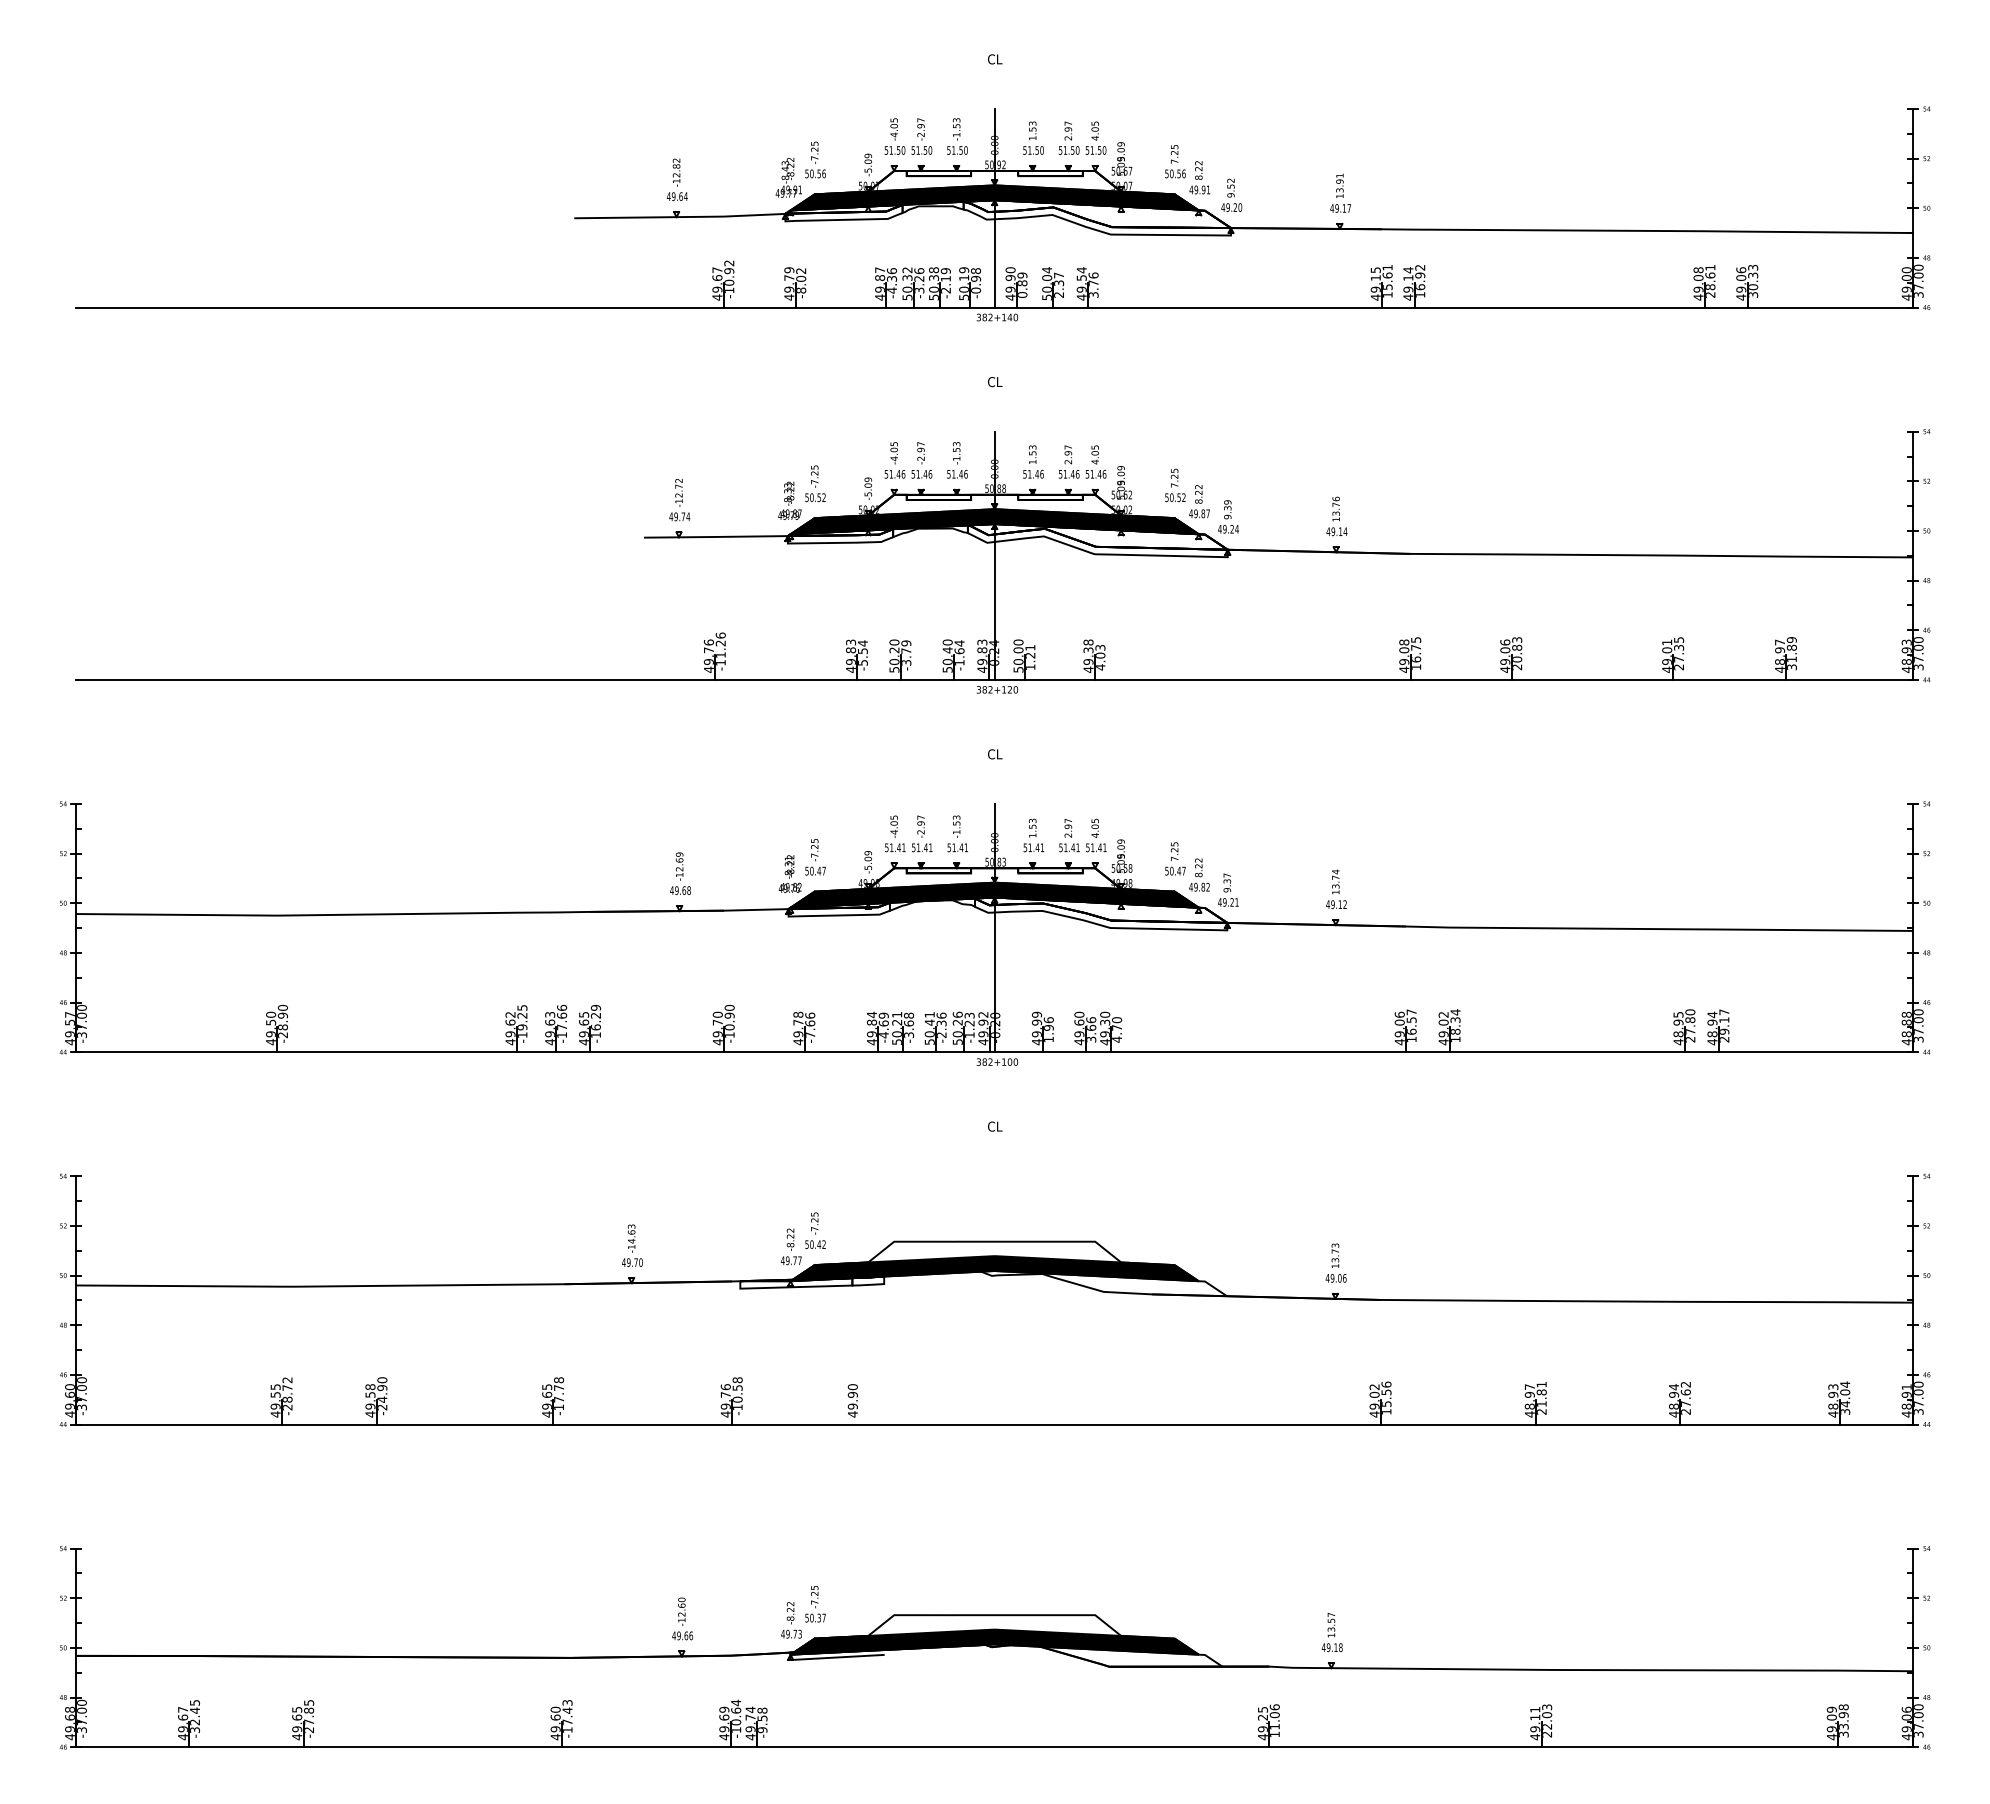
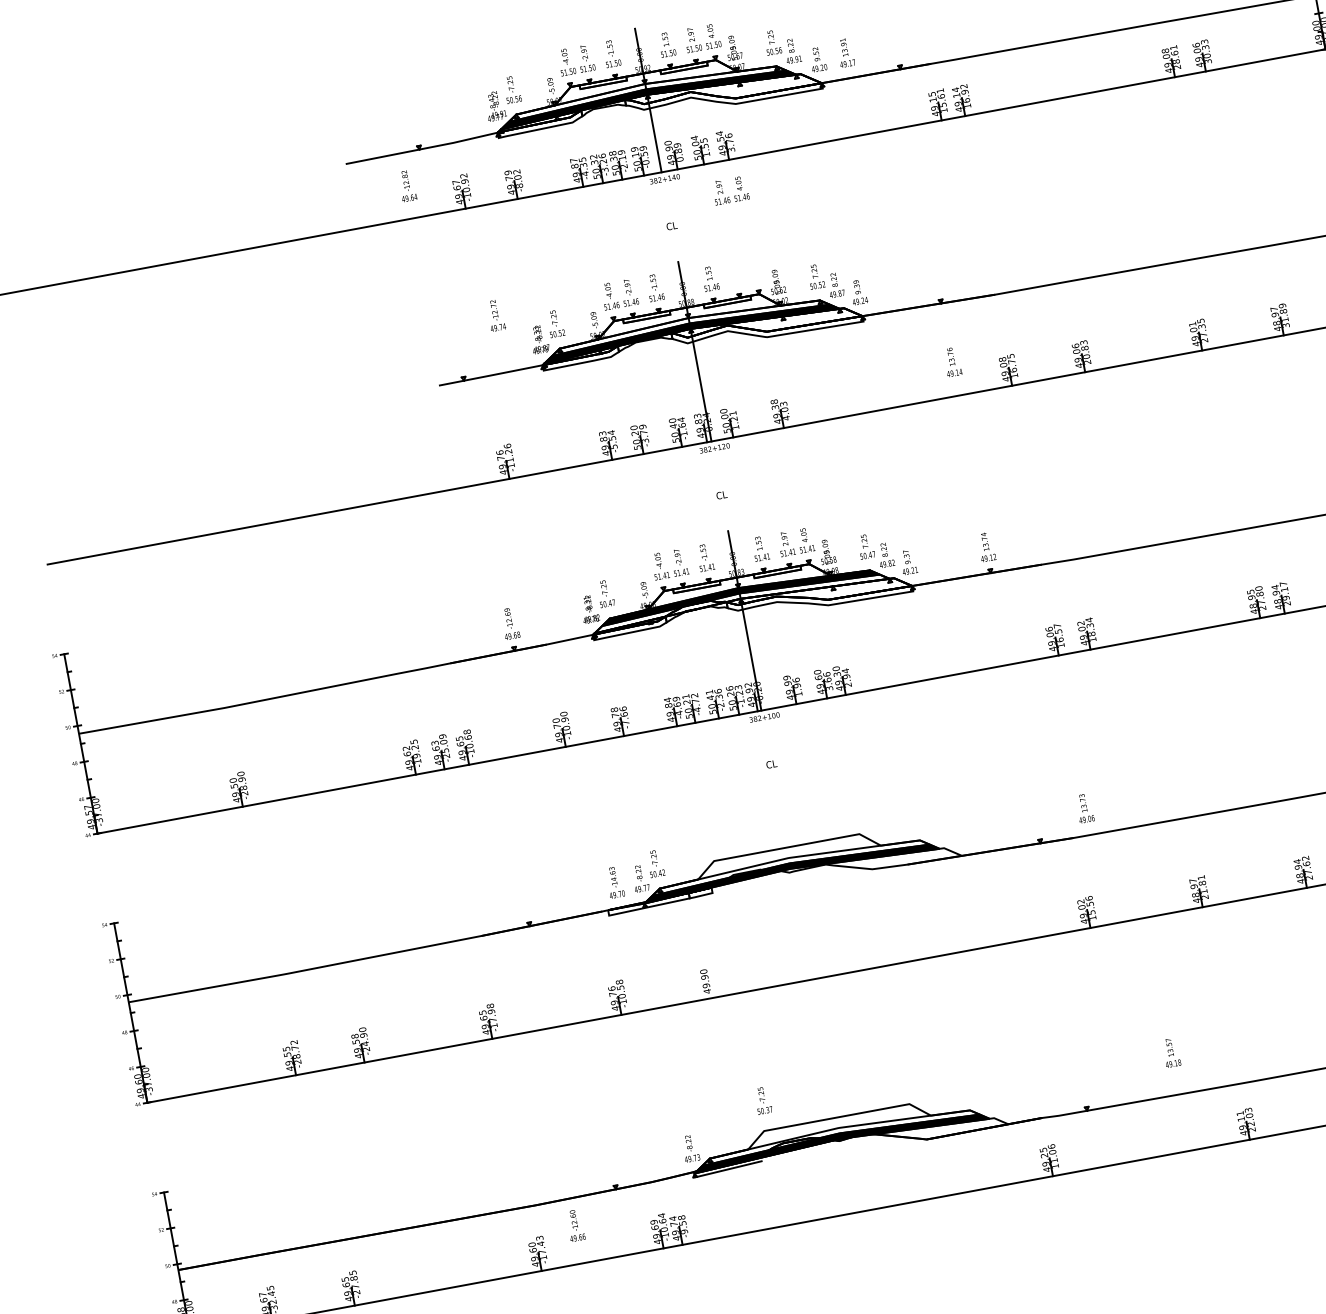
text: (676, 179) -> (406, 185), moved
text: (1340, 192) -> (845, 52), moved
fill: (994, 193) -> (646, 89), removed
text: (891, 271) -> (582, 160), -4.36 -> -4.35
text: (975, 274) -> (643, 150), -0.98 -> -0.59
text: (1059, 284) -> (705, 146), 2.37 -> 1.55
text: (1082, 461) -> (730, 190), moved
text: (679, 500) -> (495, 315), moved
text: (1336, 516) -> (952, 362), moved
fill: (994, 517) -> (689, 324), removed
fill: (994, 898) -> (740, 599), removed
text: (595, 1017) -> (468, 739), -16.29 -> -10.68
text: (562, 1021) -> (444, 746), -17.66 -> -25.09
text: (909, 1025) -> (696, 702), -3.68 -> -4.72
text: (1117, 1029) -> (847, 677), 4.70 -> 2.94
text: (632, 1245) -> (615, 882), moved
text: (1335, 1262) -> (1084, 807), moved
fill: (994, 1264) -> (789, 864), removed
text: (559, 1388) -> (491, 1012), -17.78 -> -17.98
text: (815, 1604) -> (763, 1100), moved
text: (682, 1618) -> (575, 1225), moved
text: (1331, 1632) -> (1170, 1052), moved
fill: (994, 1637) -> (839, 1133), removed

